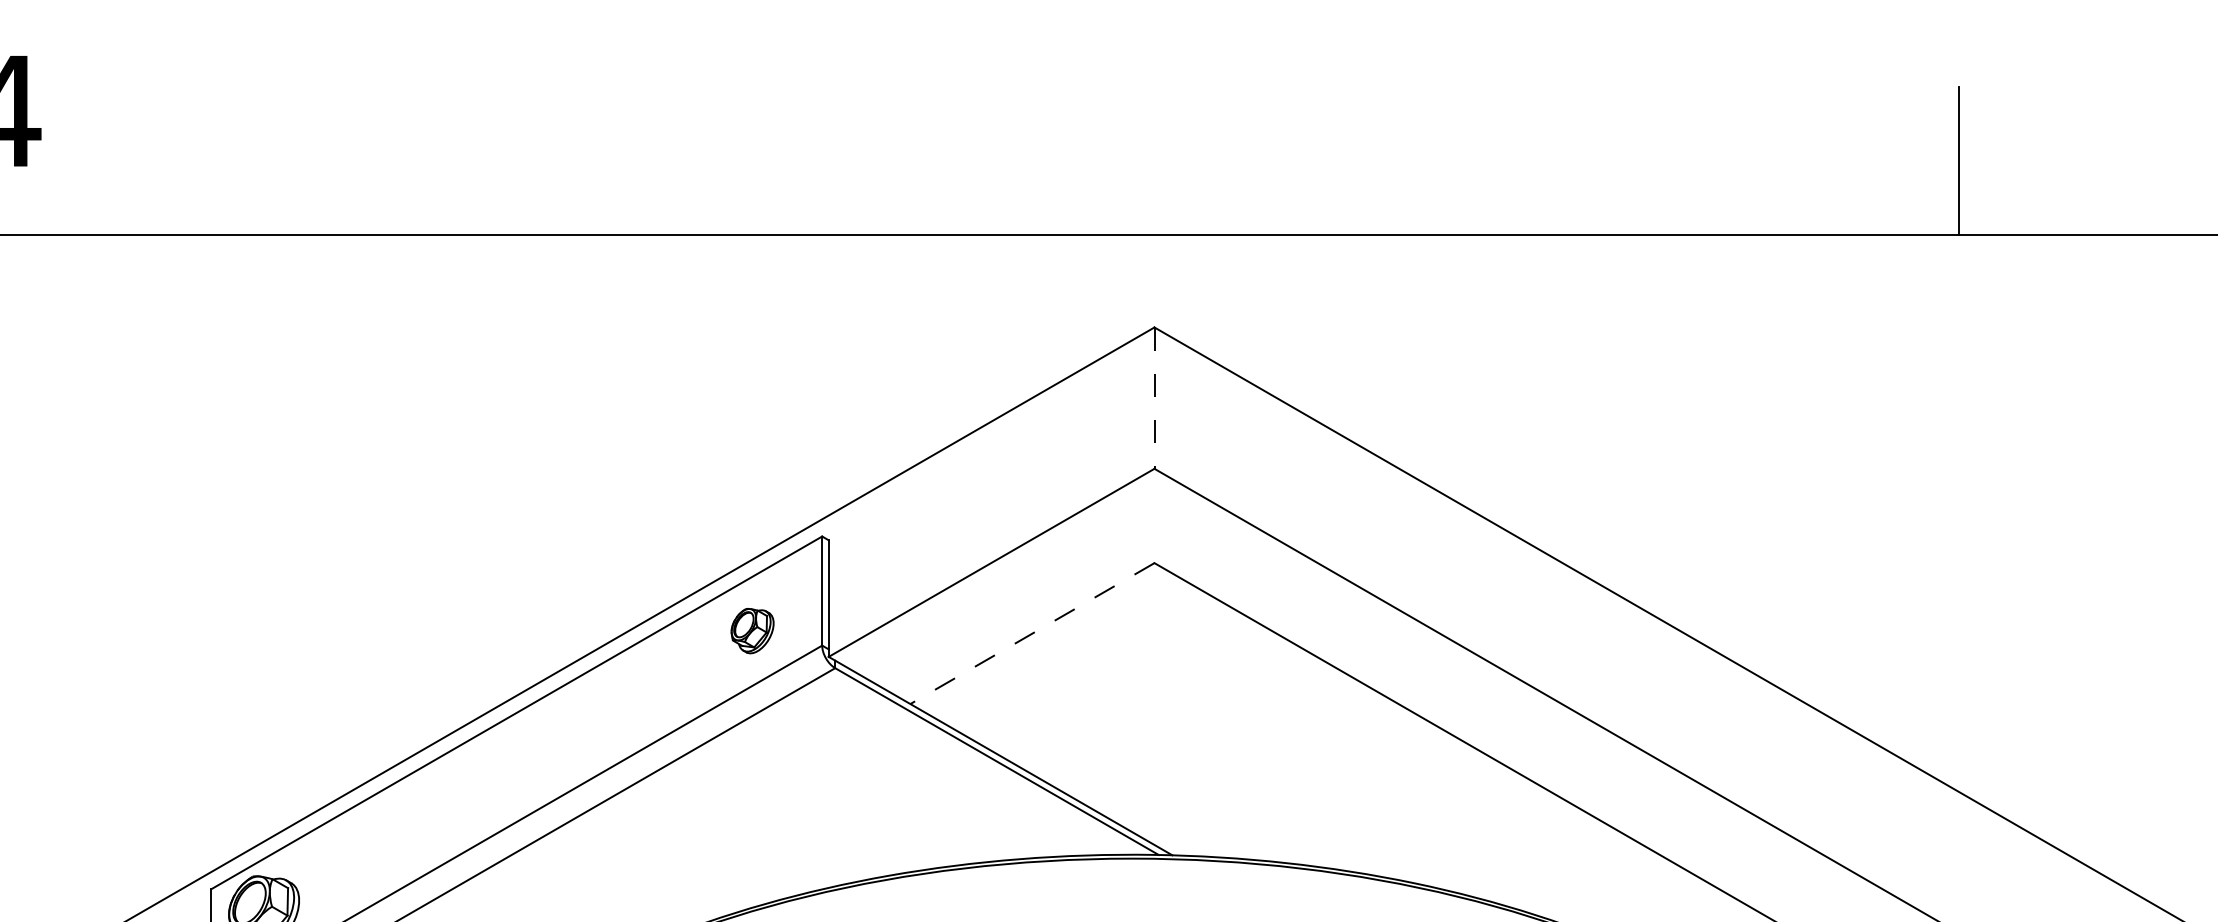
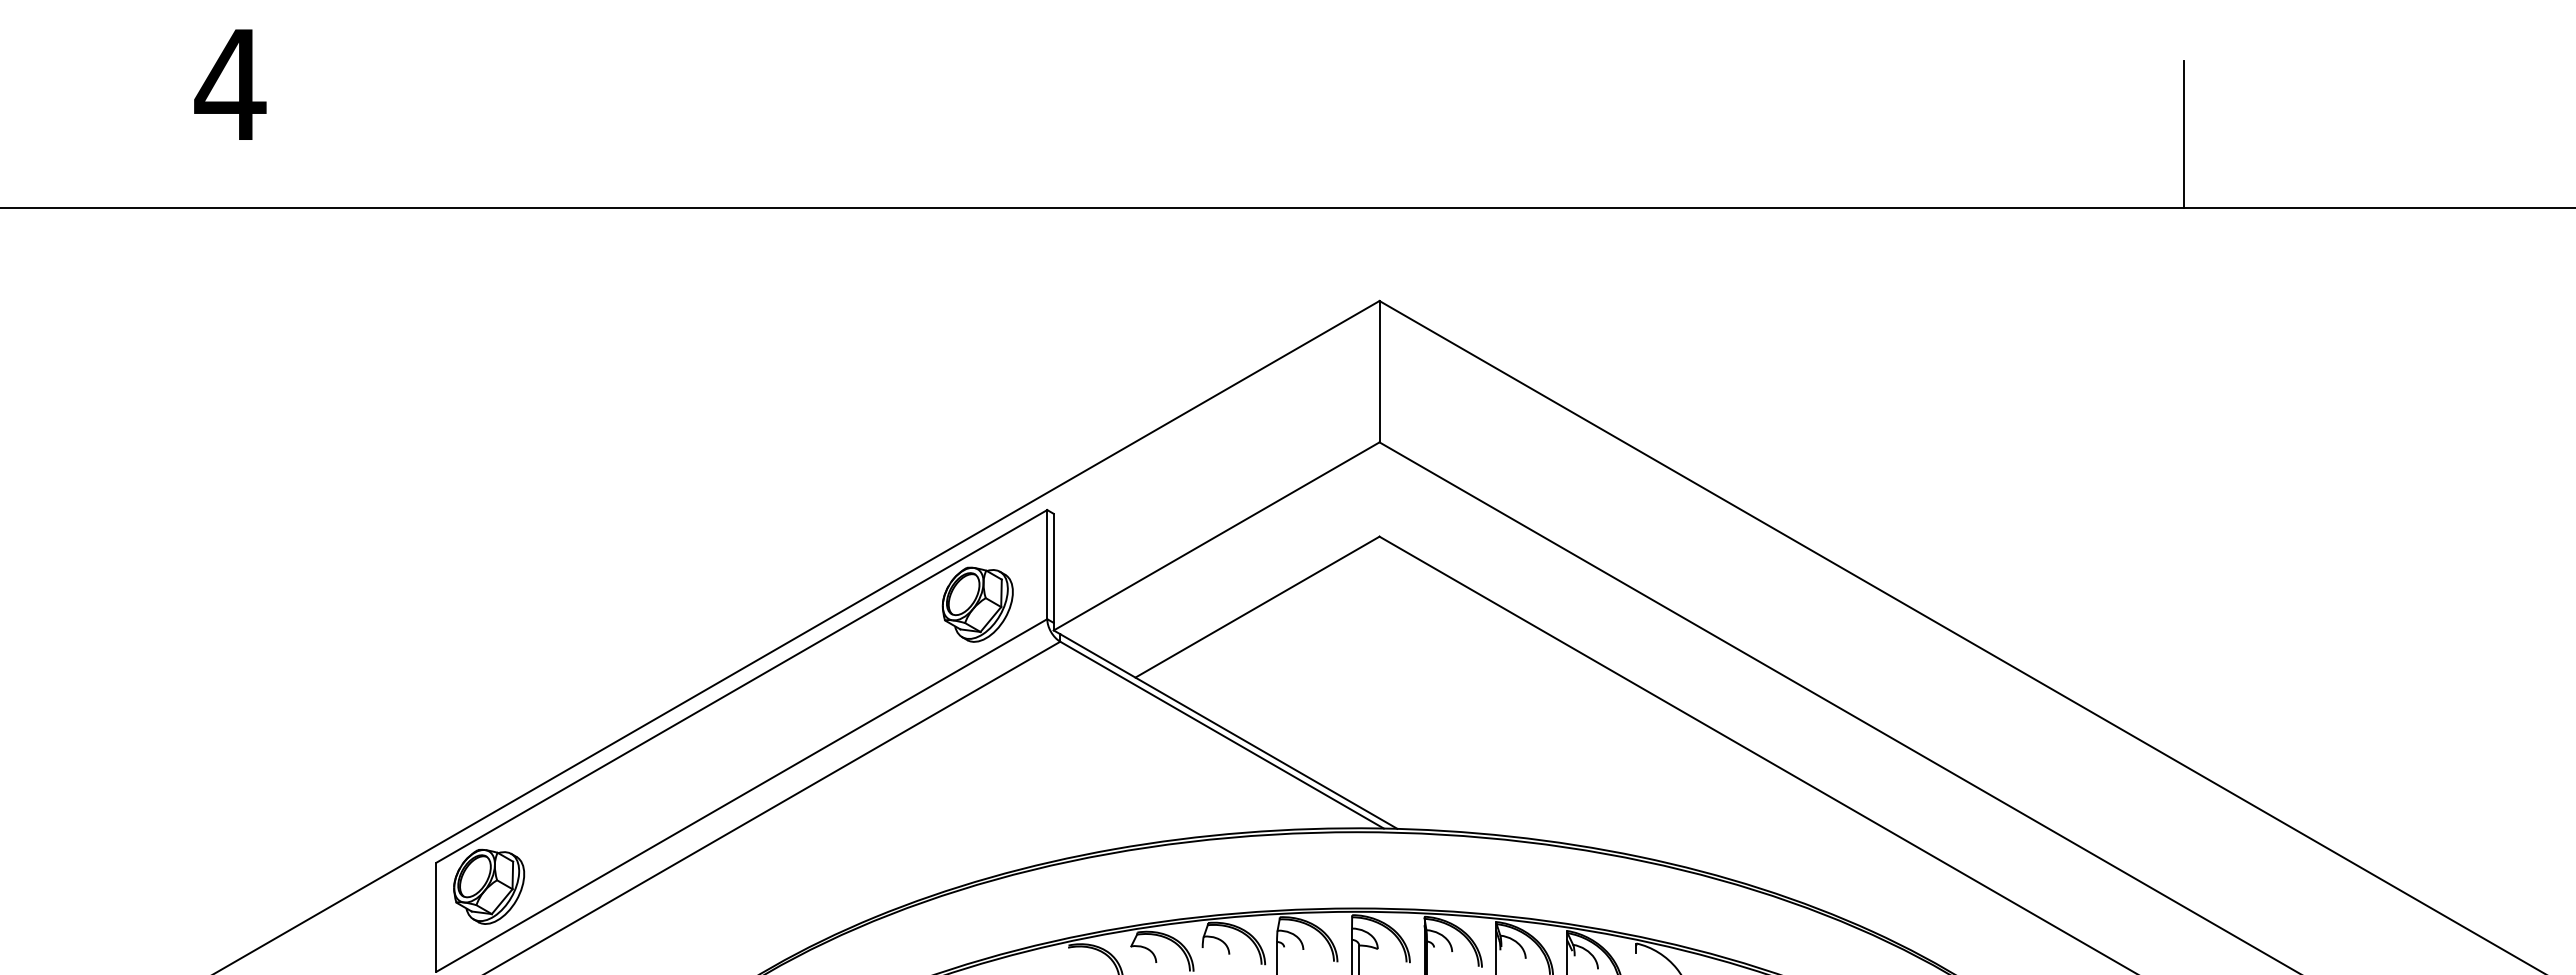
line: (1154, 397) -> (1379, 371), dashed -> solid
part: (752, 630) -> (977, 604), size x1.67
line: (1032, 633) -> (1257, 607), dashed -> solid

